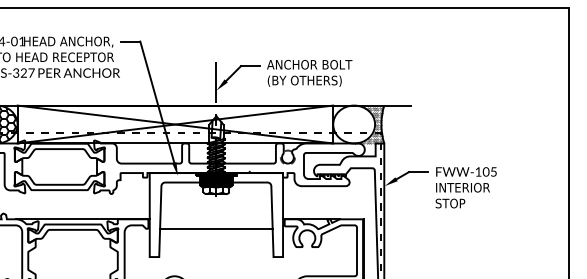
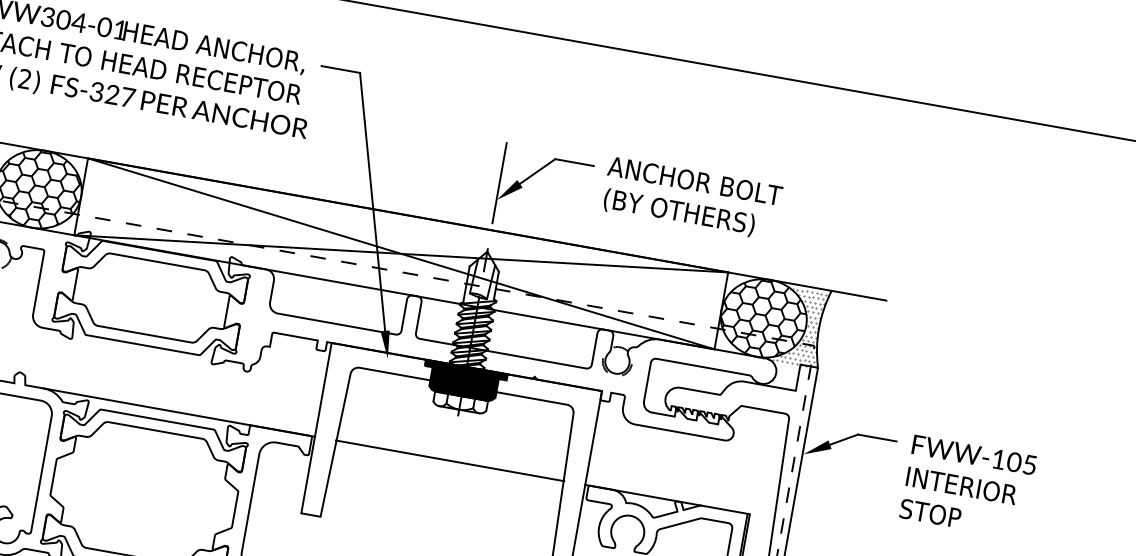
hatch: (353, 124) -> (762, 318), added
line: (216, 229) -> (450, 461), moved

